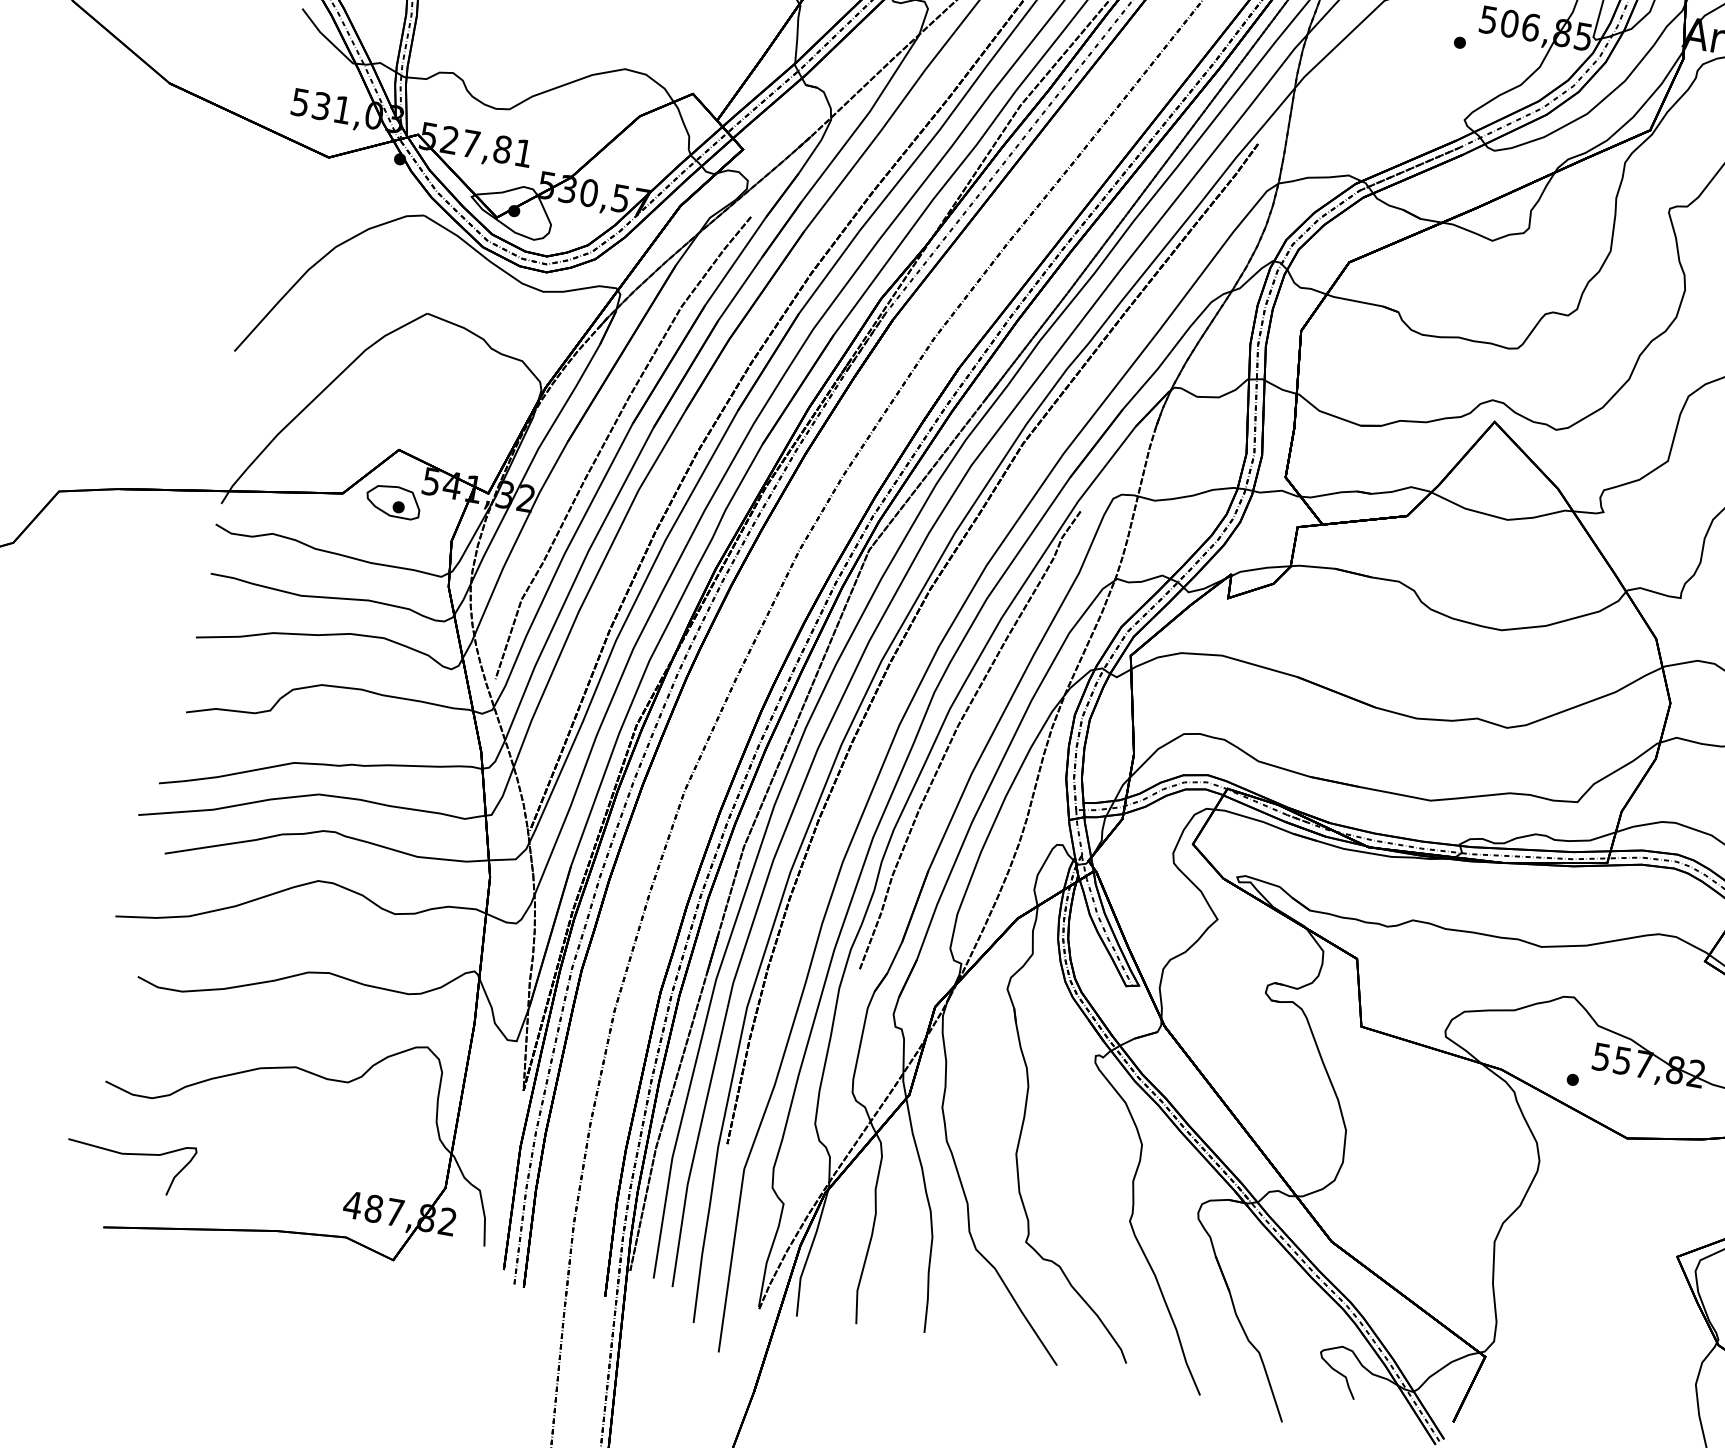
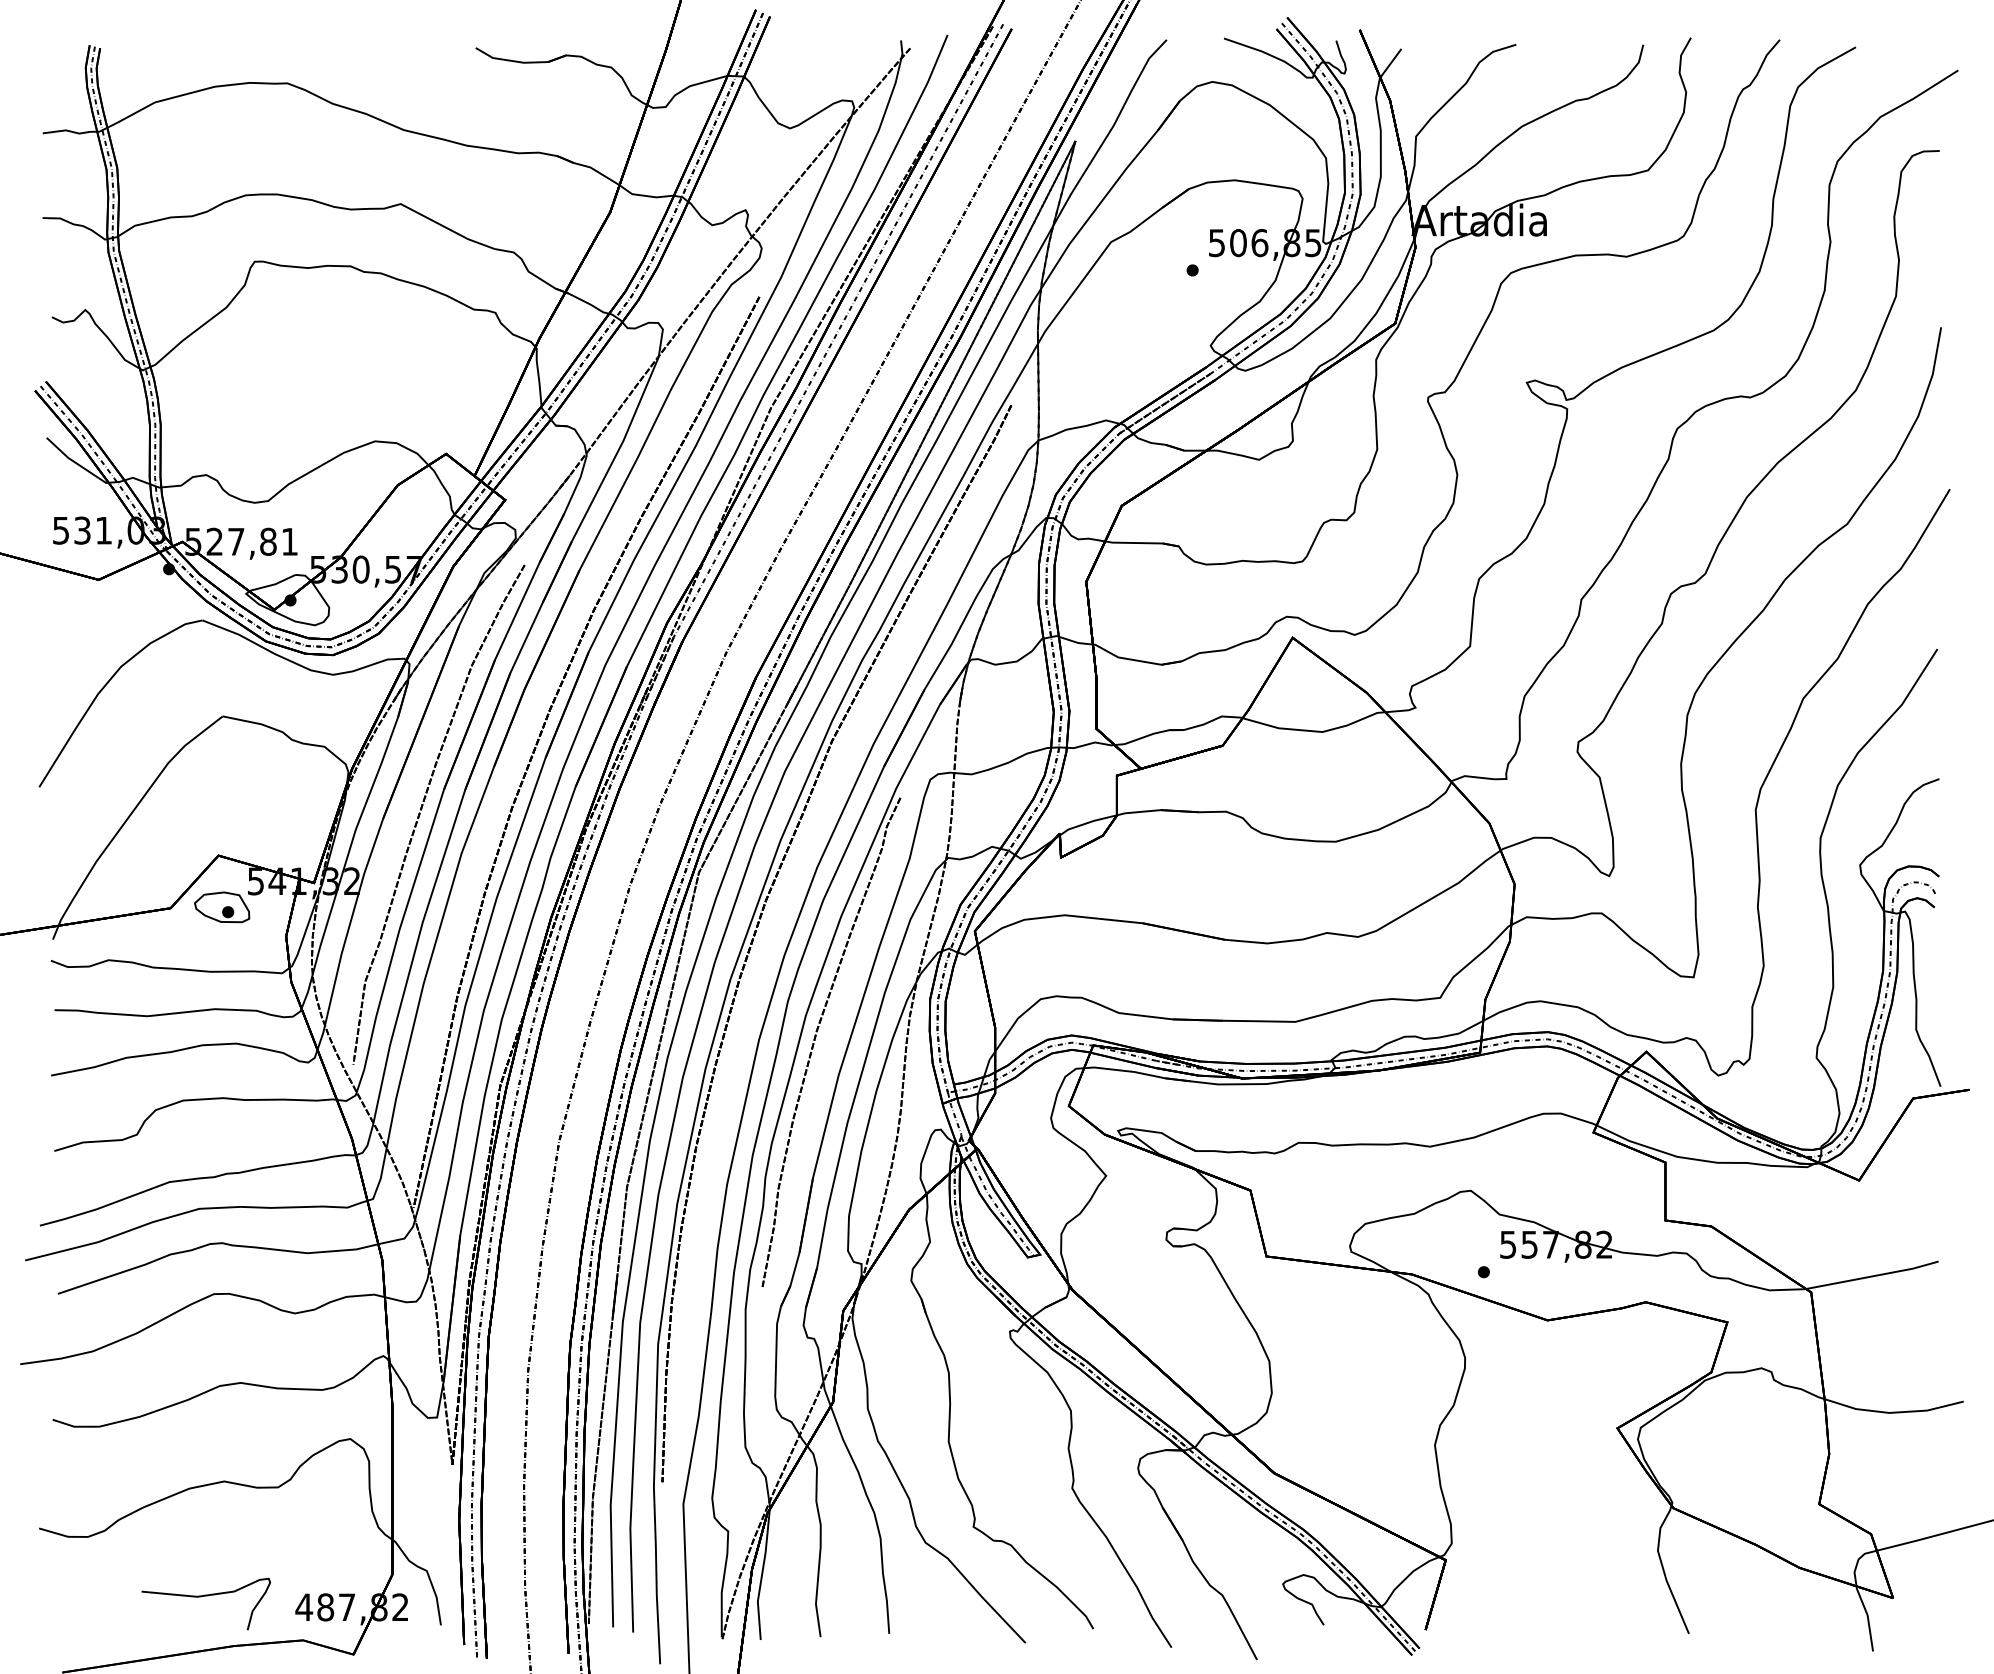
curve: (130, 1154) -> (205, 1596), moved

